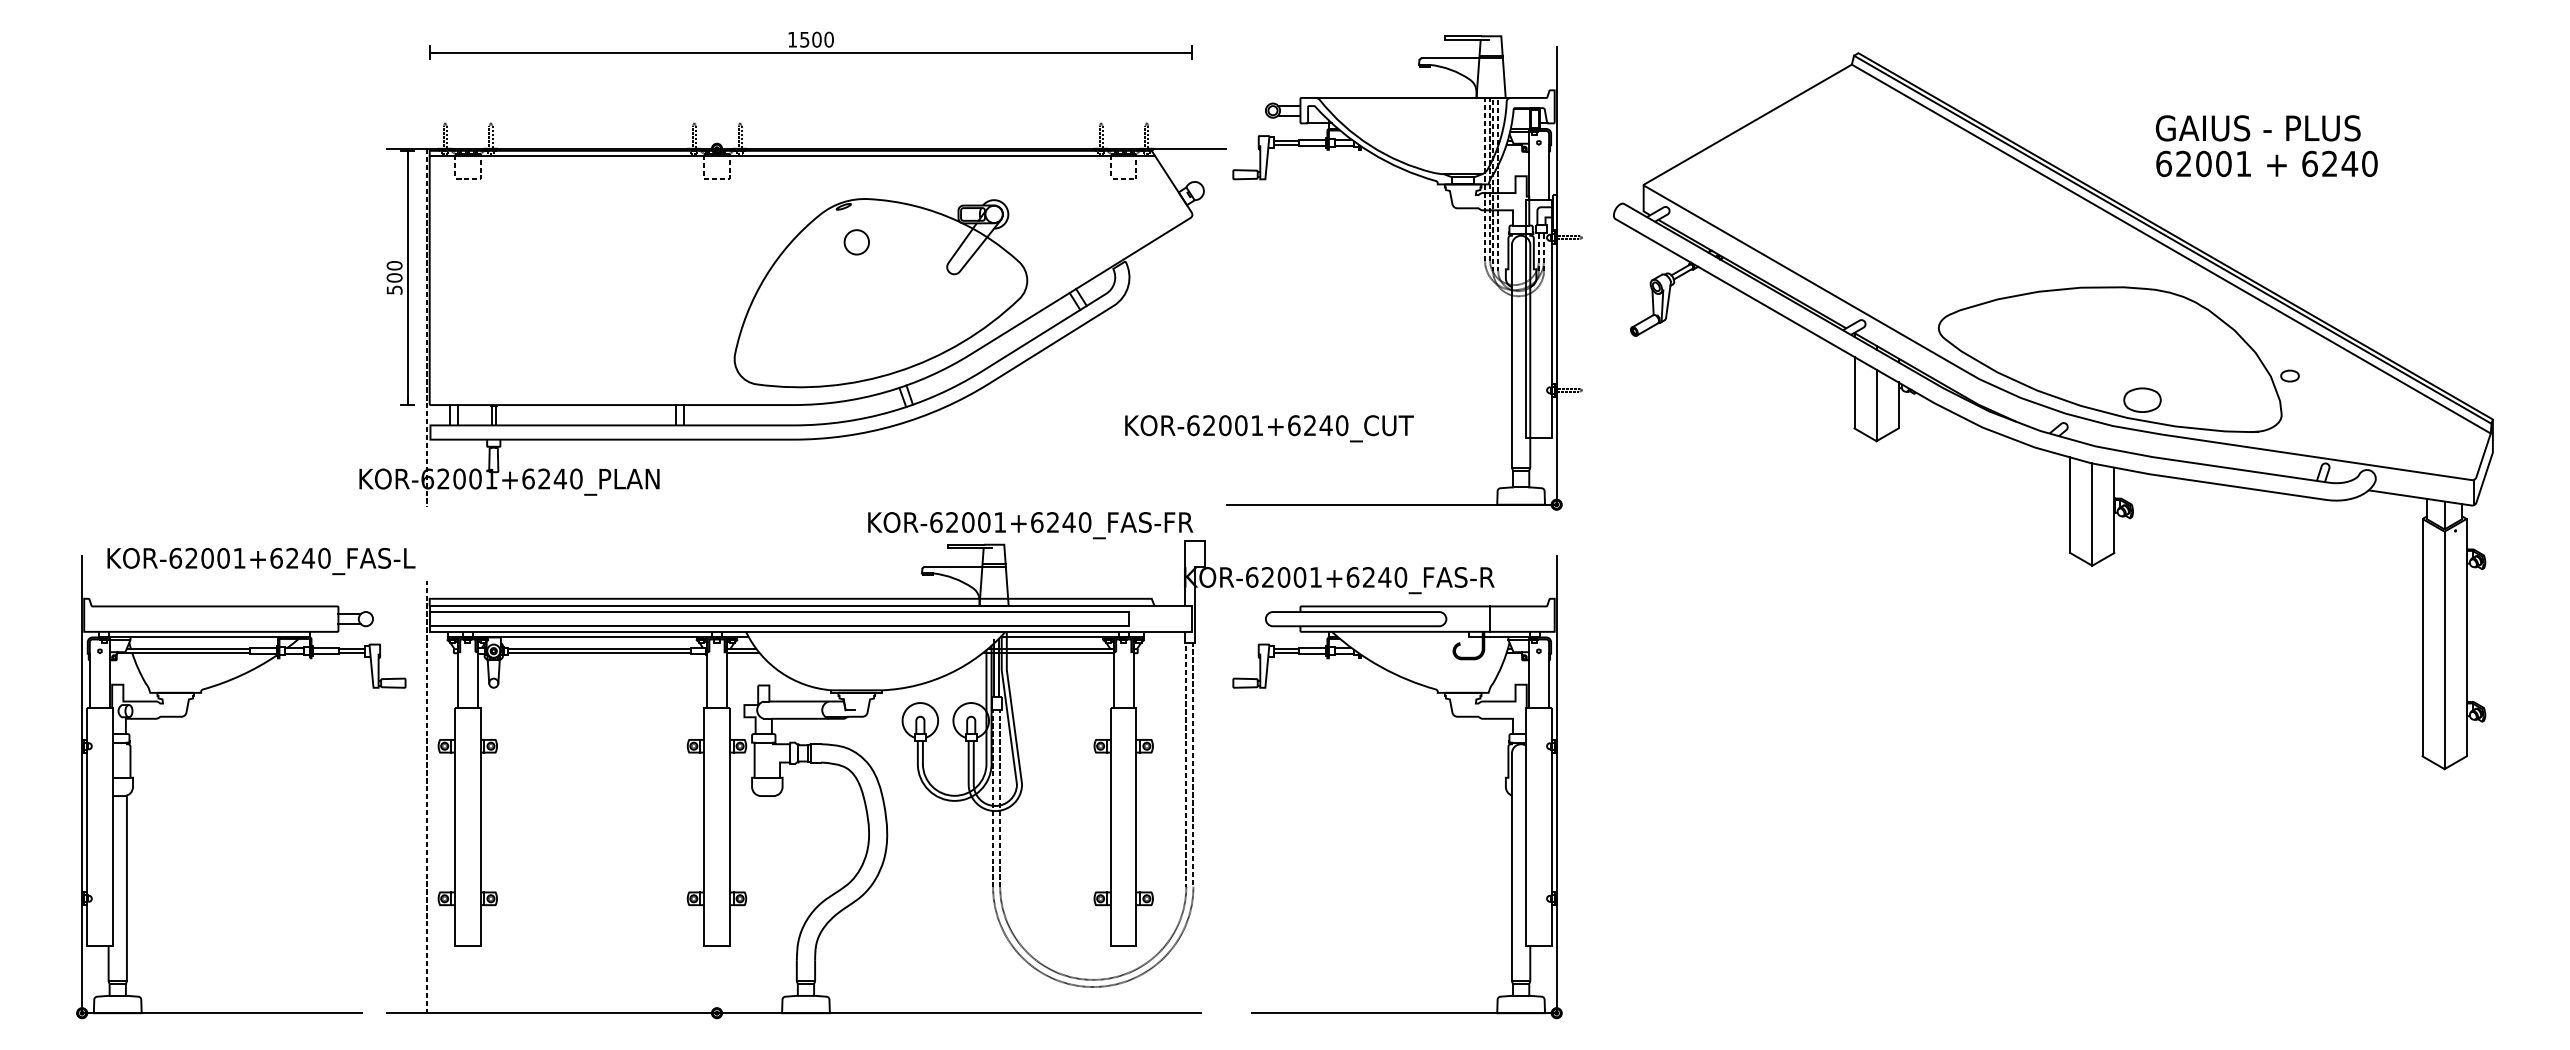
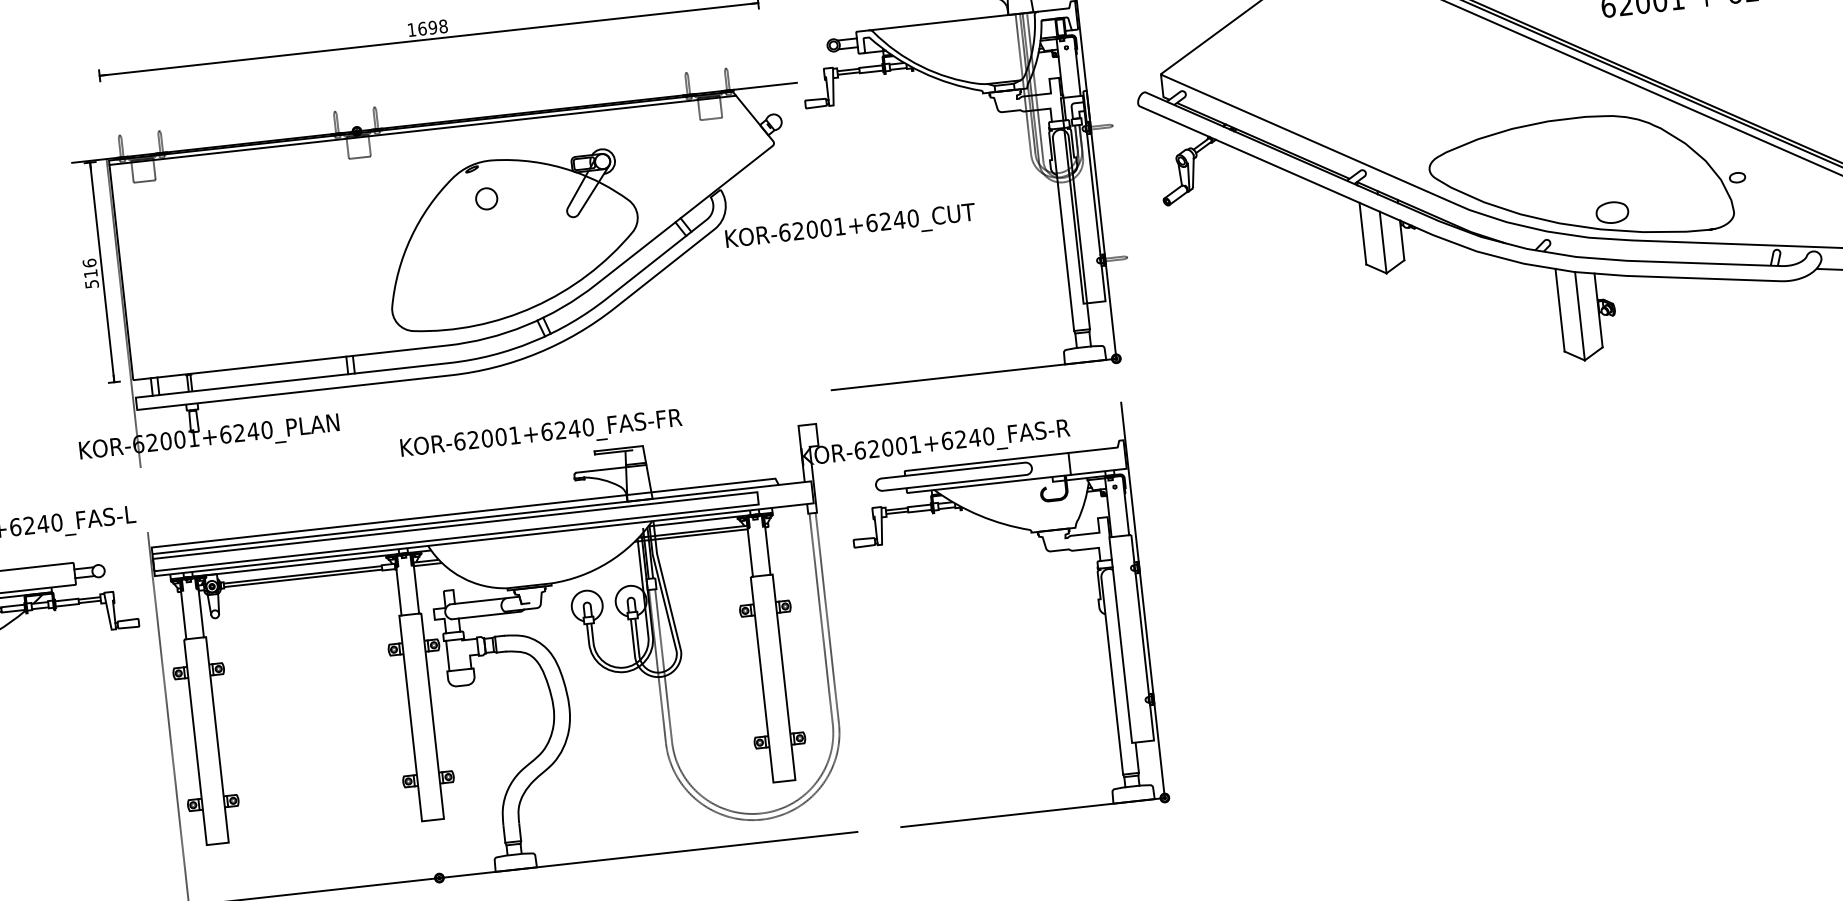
text: (816, 39) -> (432, 27), 1500 -> 1698
text: (394, 271) -> (90, 268), 500 -> 516
text: (1269, 428) -> (850, 227), moved
text: (1030, 525) -> (541, 435), moved

